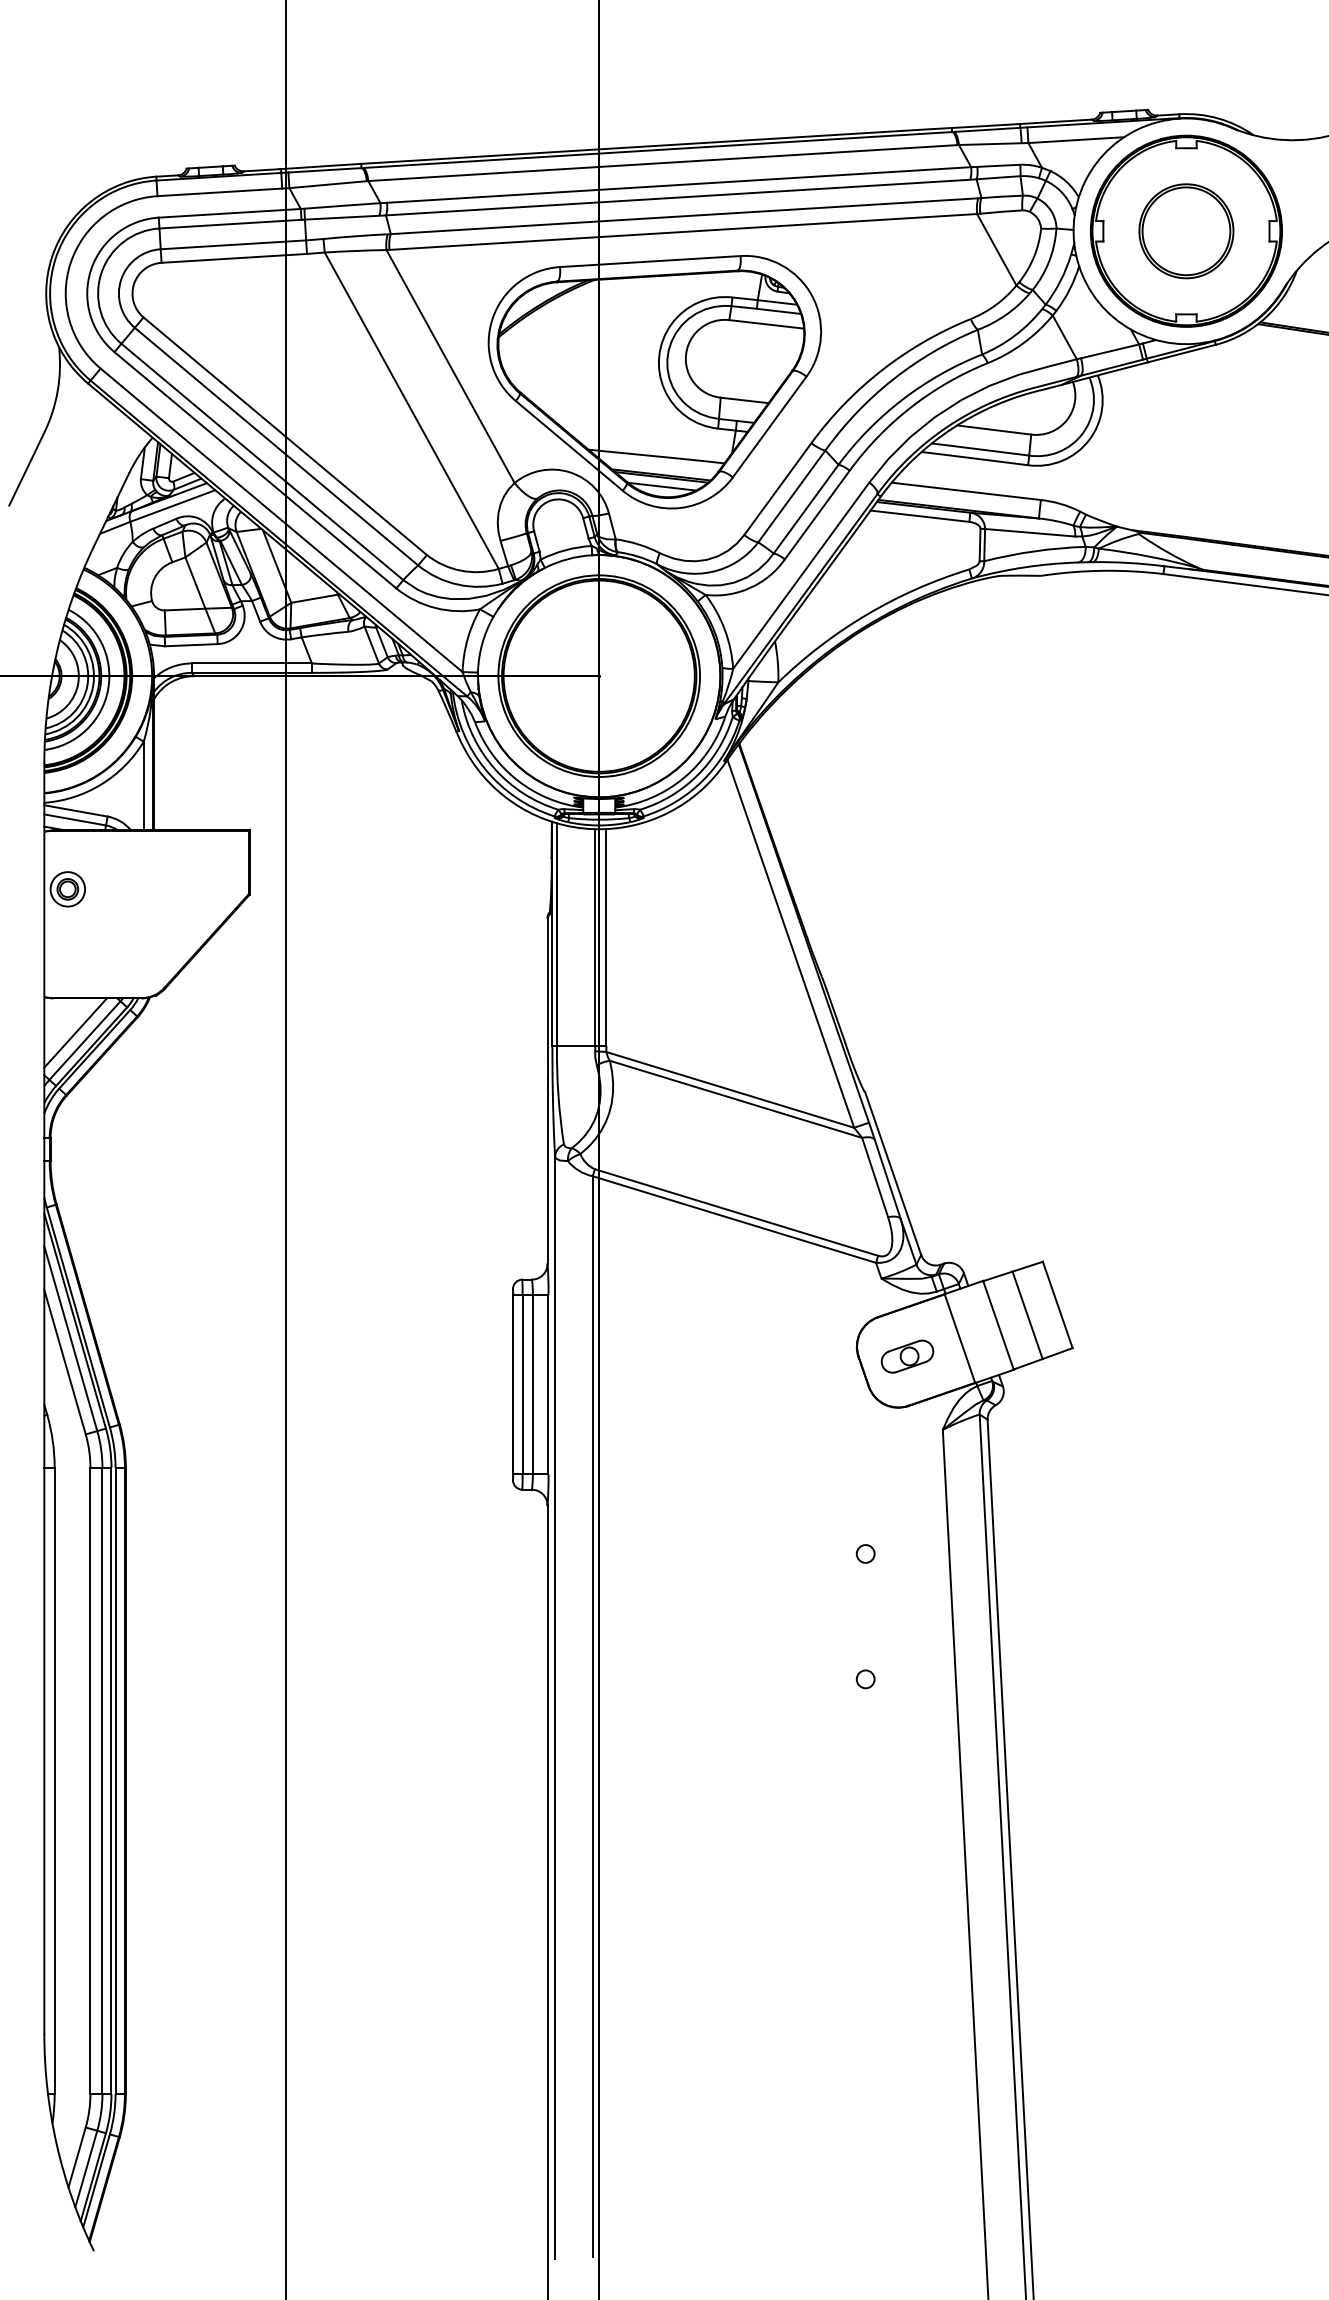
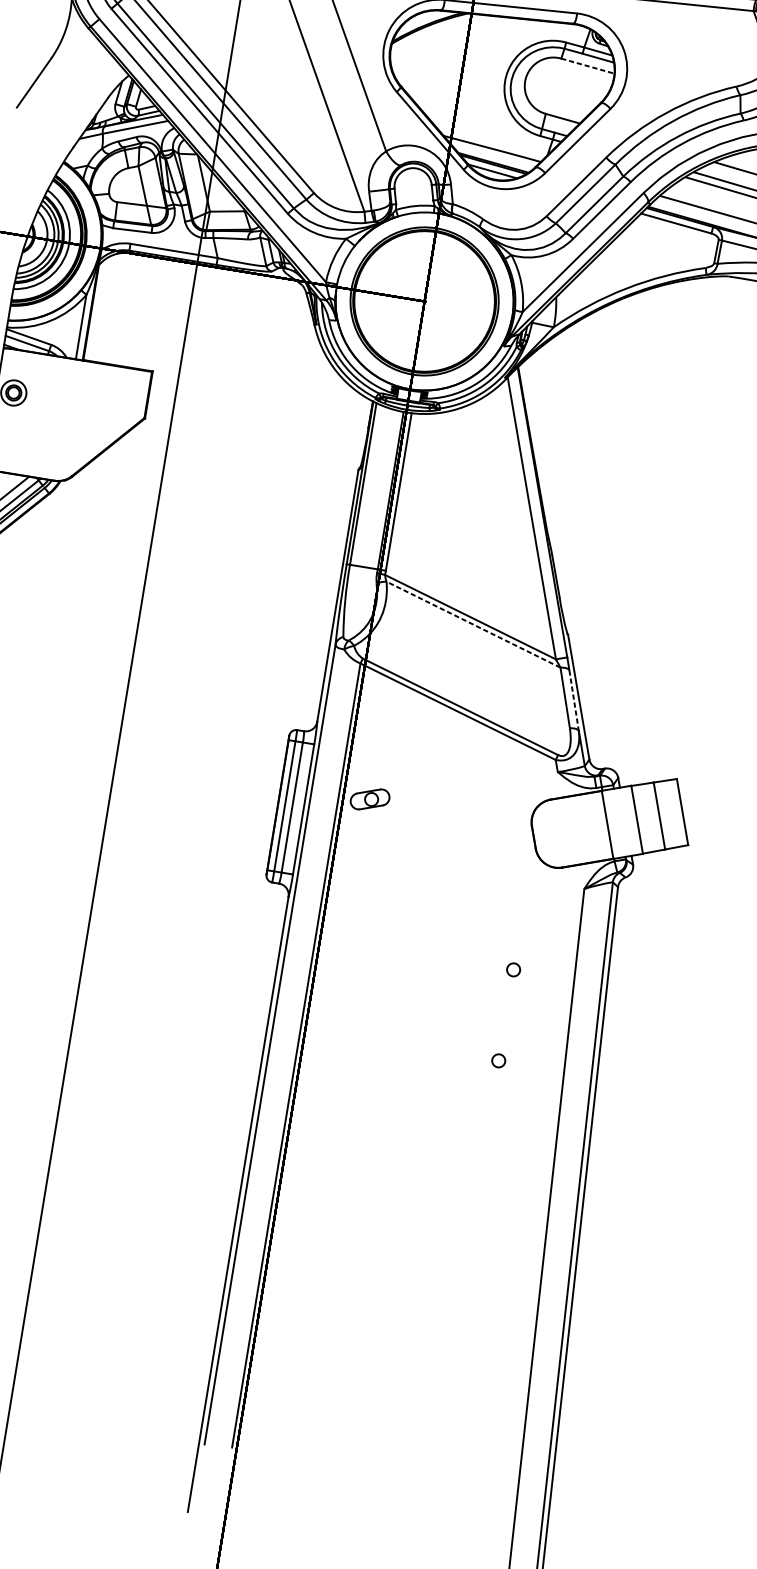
line: (766, 324) -> (587, 66), solid -> dashed
line: (736, 1099) -> (473, 624), solid -> dashed
line: (887, 1179) -> (573, 700), solid -> dashed
part: (907, 1356) -> (370, 799), moved

